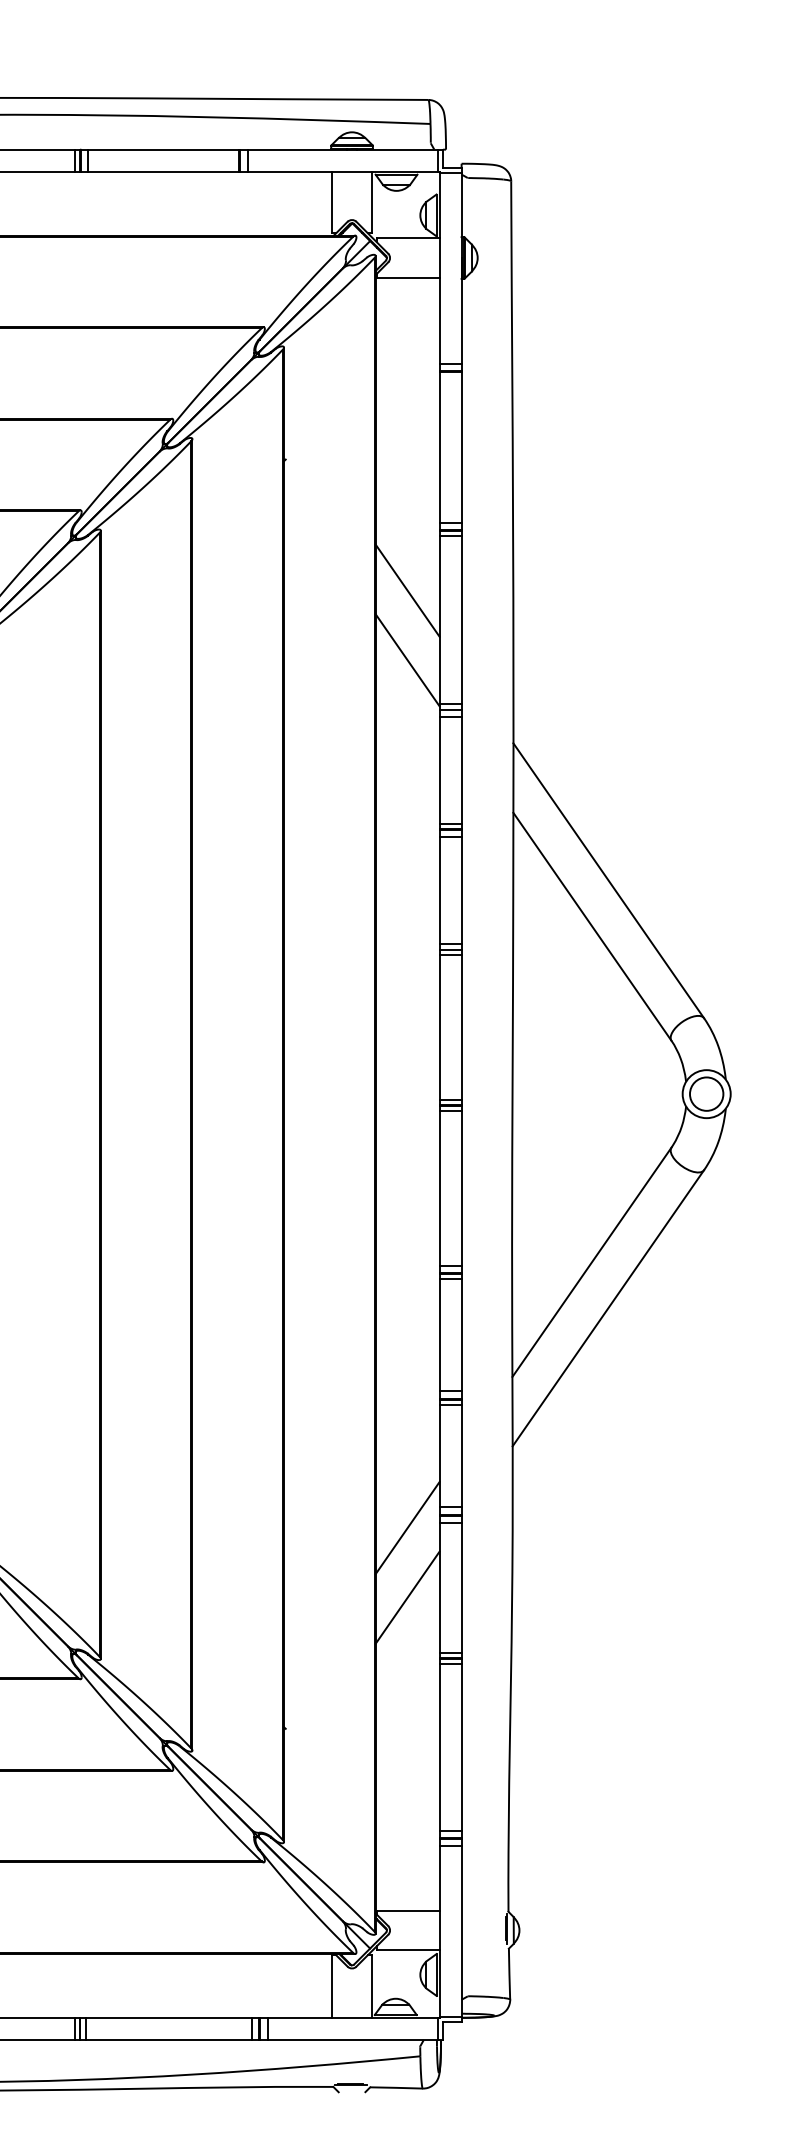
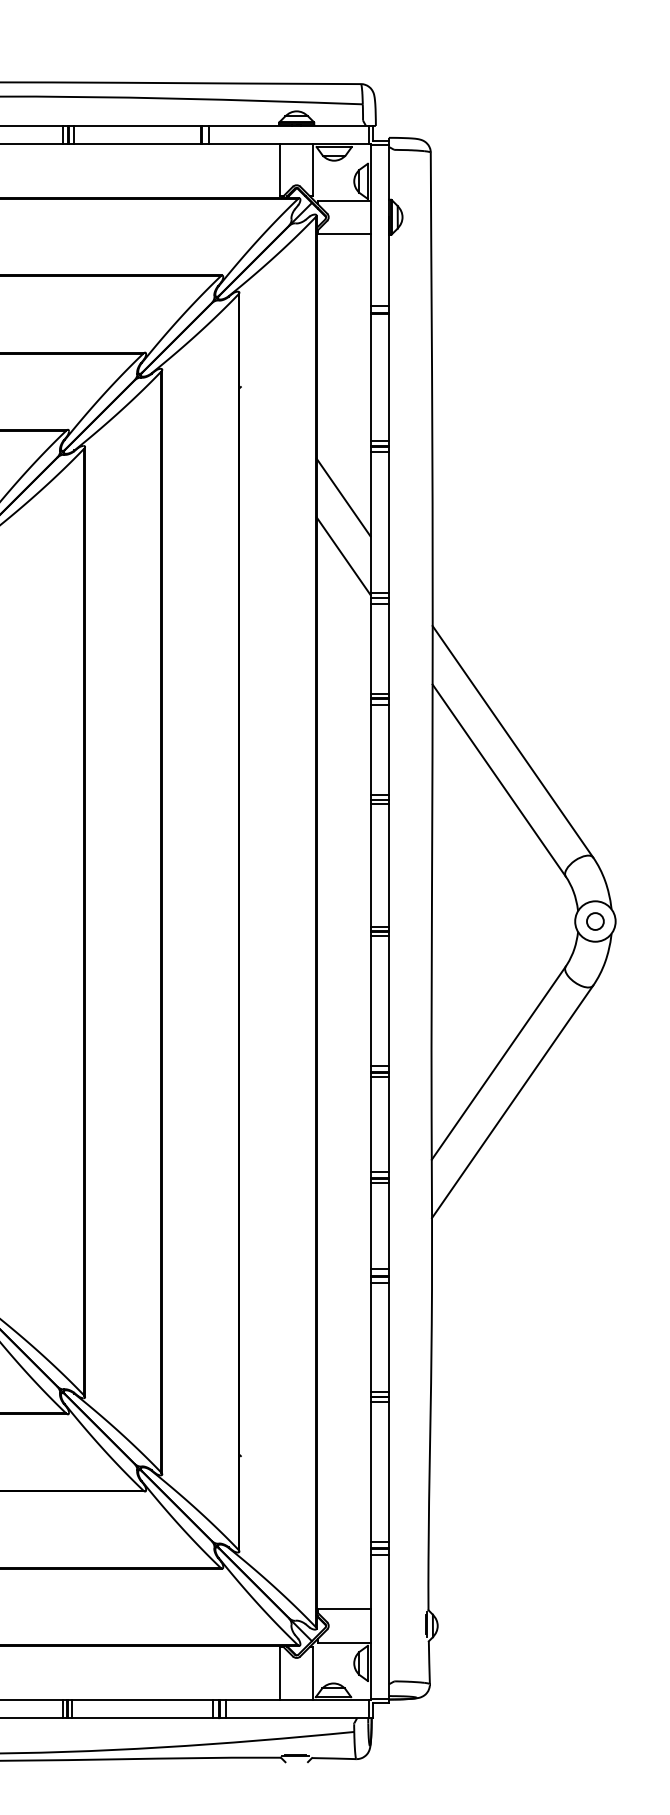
circle: (706, 1093) -> (595, 920), size x0.6
line: (407, 1527) -> (343, 1286), removed
line: (407, 1597) -> (343, 1345), removed

